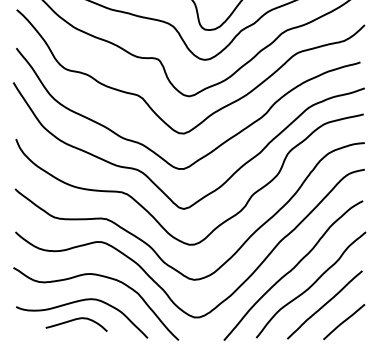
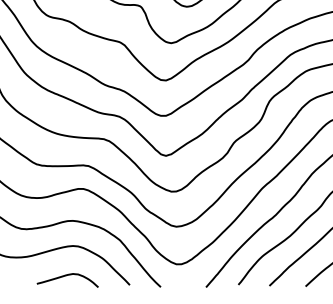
curve: (75, 320) -> (66, 276), moved

